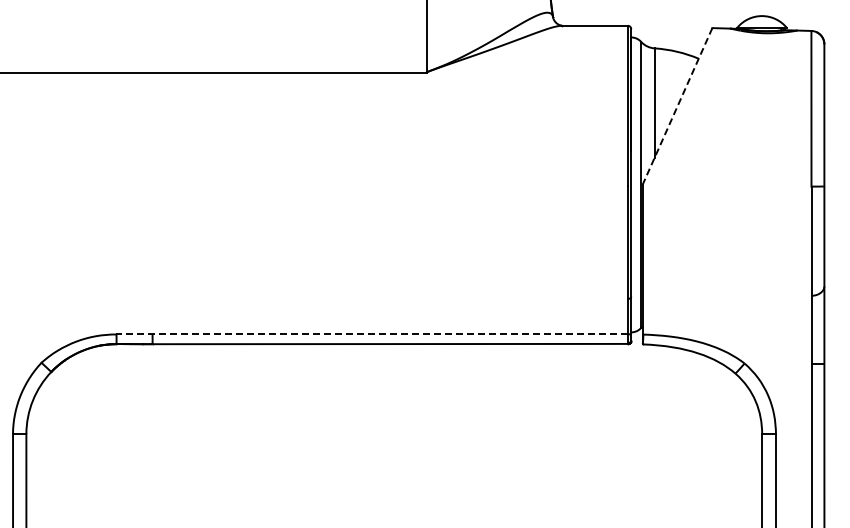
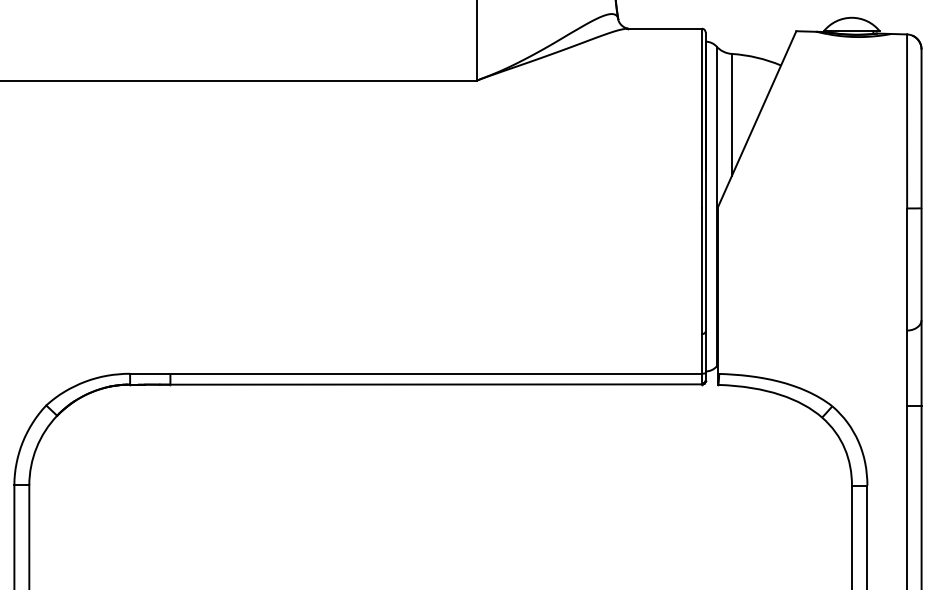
line: (677, 106) -> (757, 118), dashed -> solid
line: (372, 334) -> (416, 373), dashed -> solid

